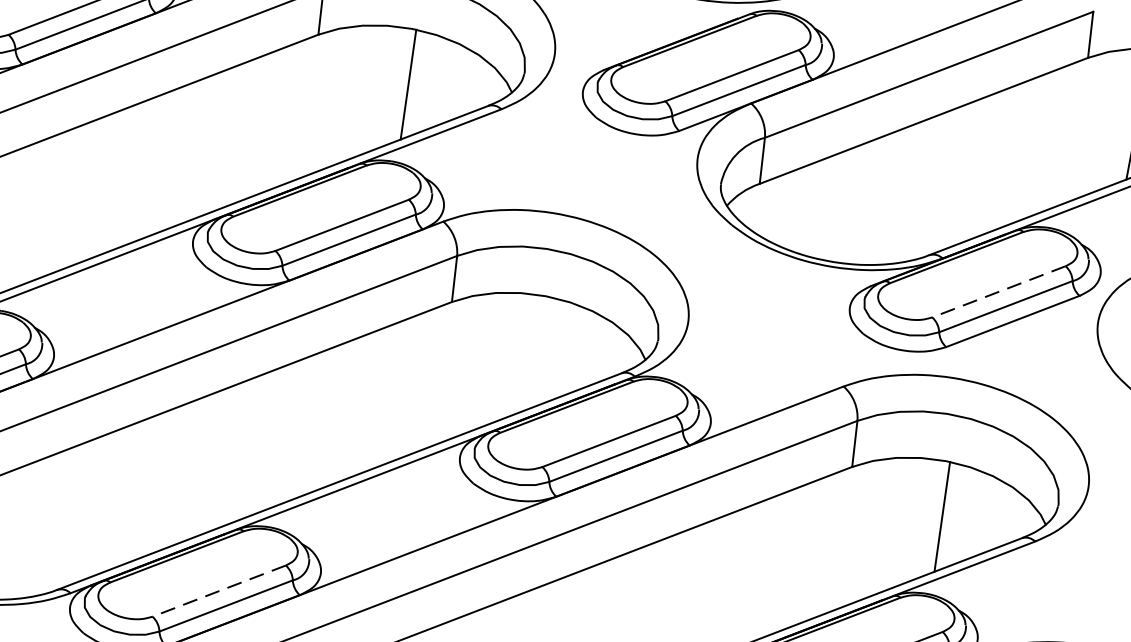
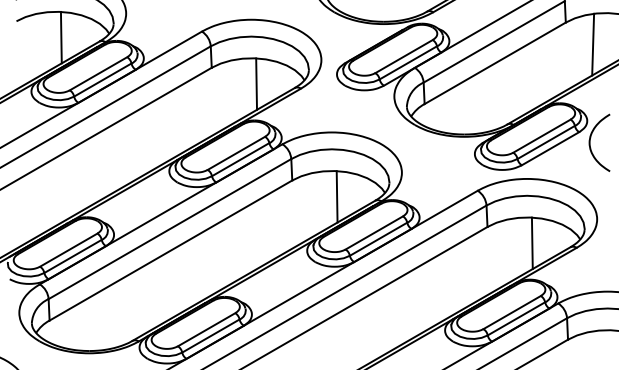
line: (997, 292) -> (541, 136), dashed -> solid
line: (540, 351) -> (336, 196), added
line: (218, 590) -> (206, 329), dashed -> solid

